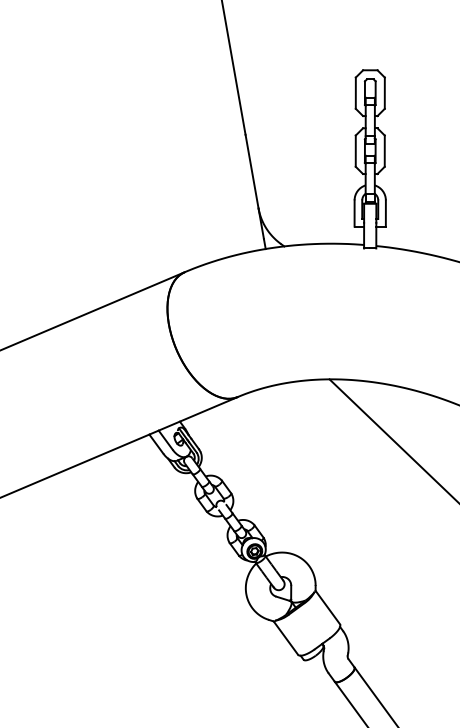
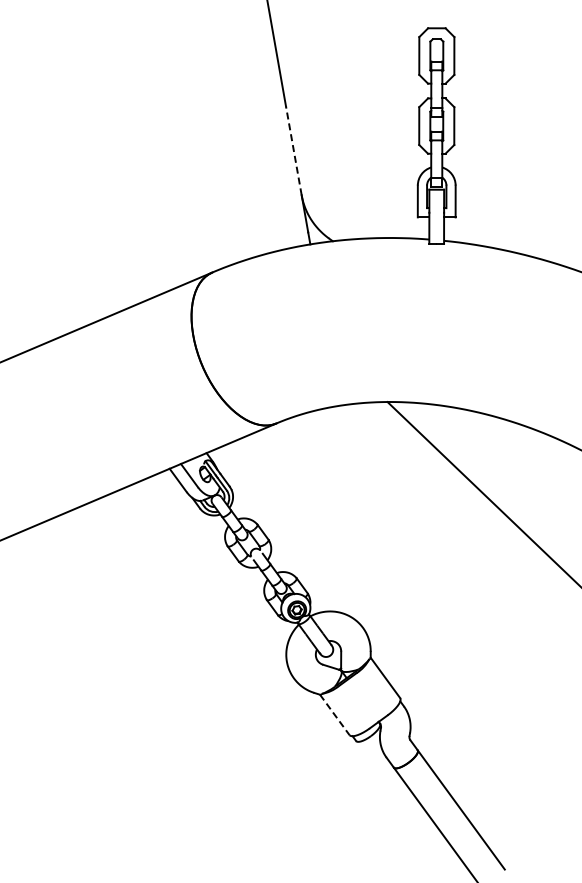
line: (251, 171) -> (293, 150), solid -> dashed
line: (286, 638) -> (335, 715), solid -> dashed

